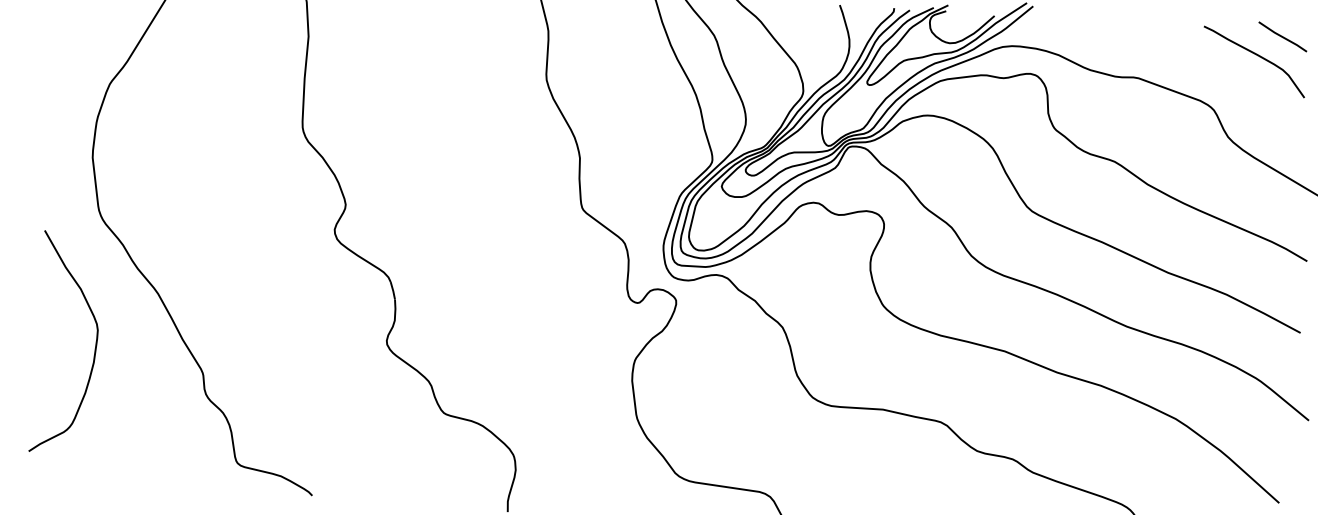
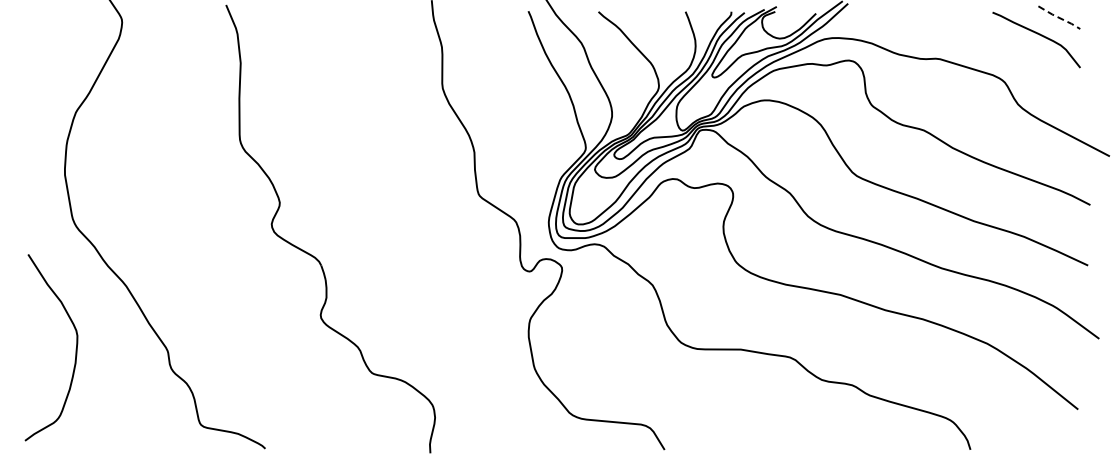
line: (1283, 36) -> (1059, 17), solid -> dashed
curve: (94, 345) -> (75, 348), moved

